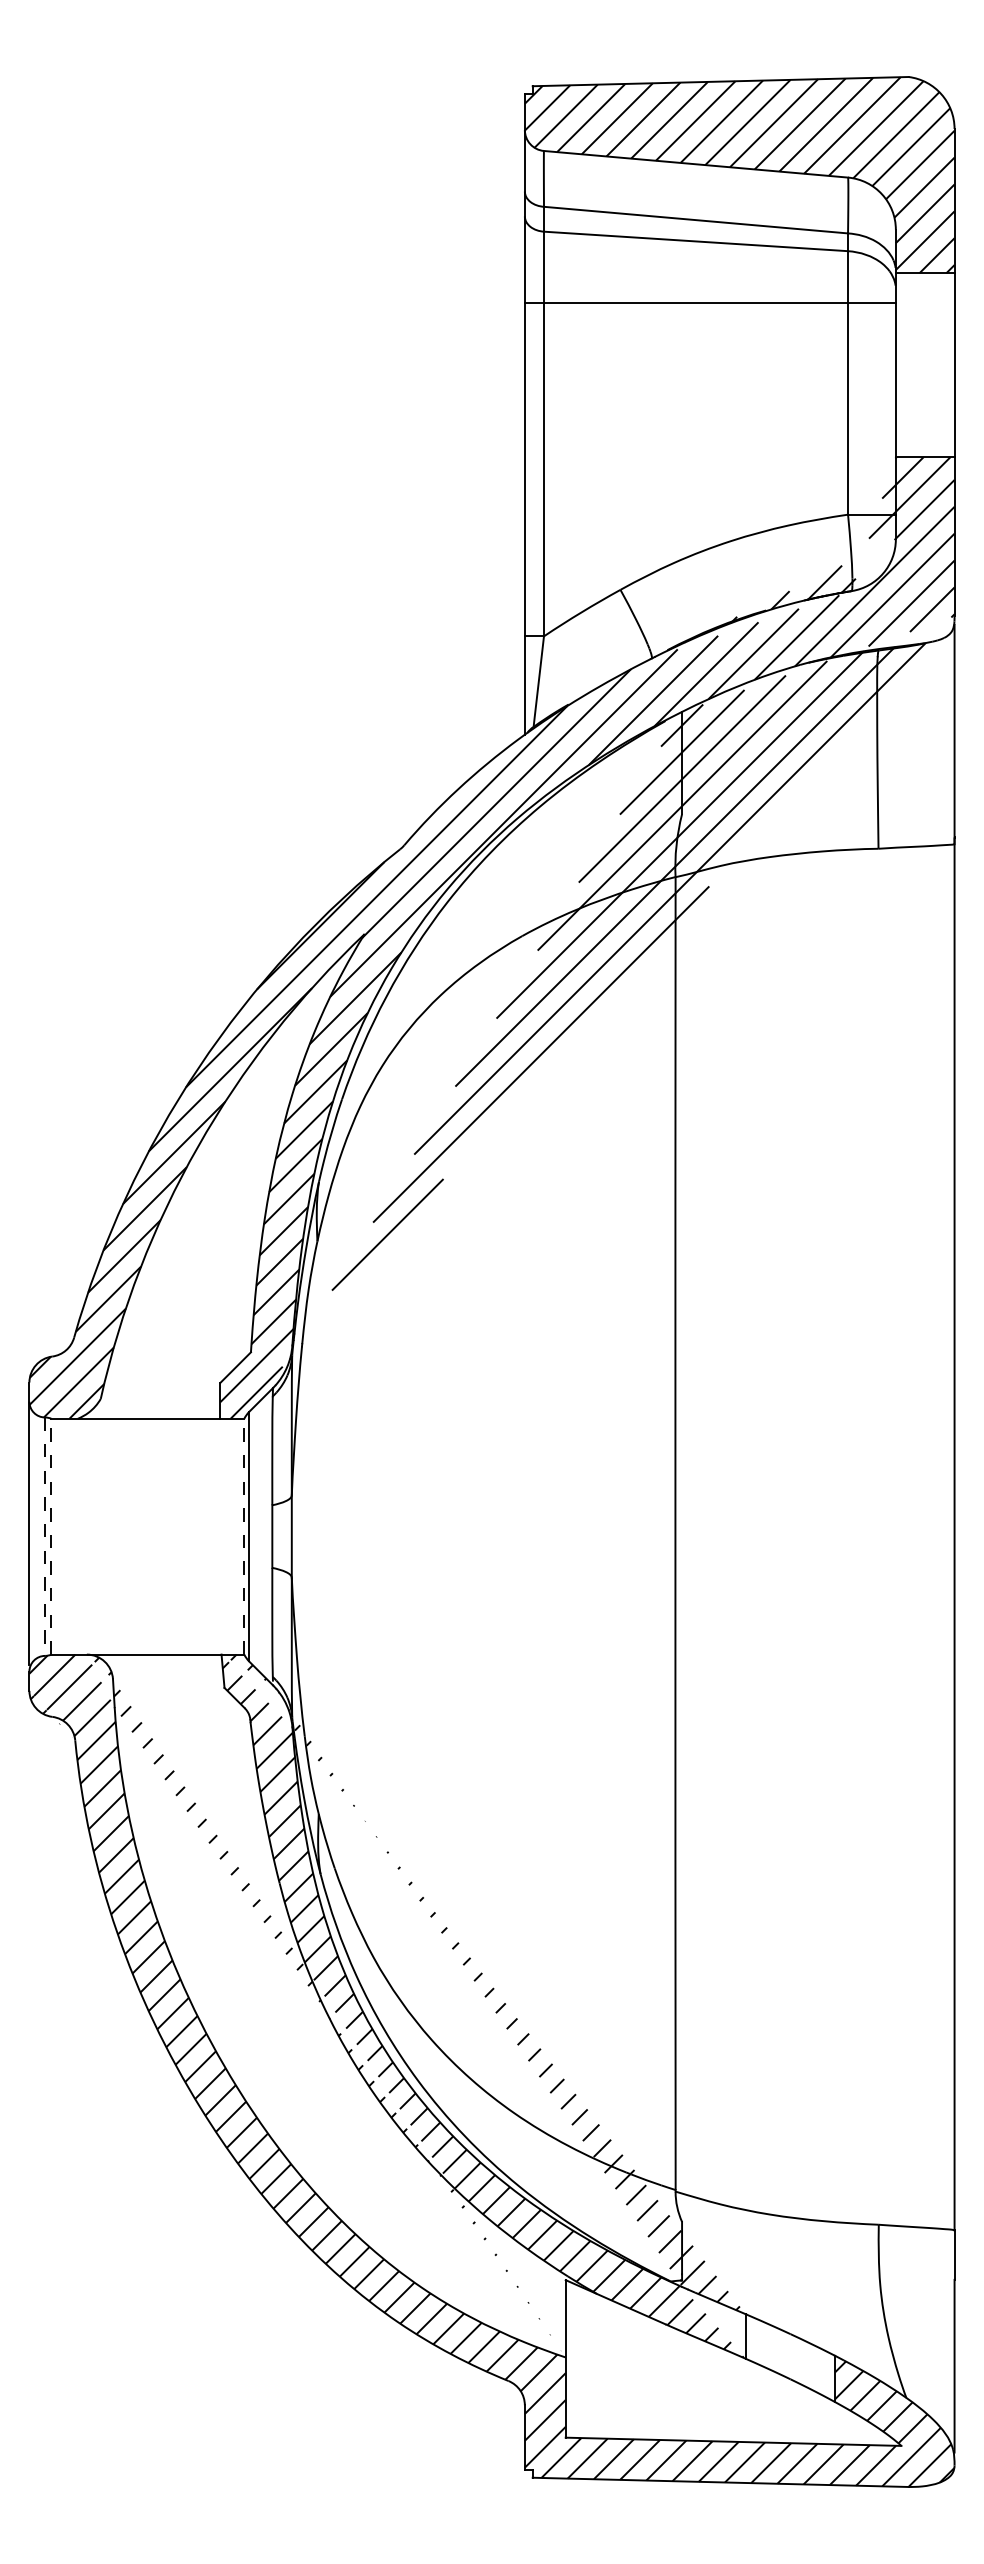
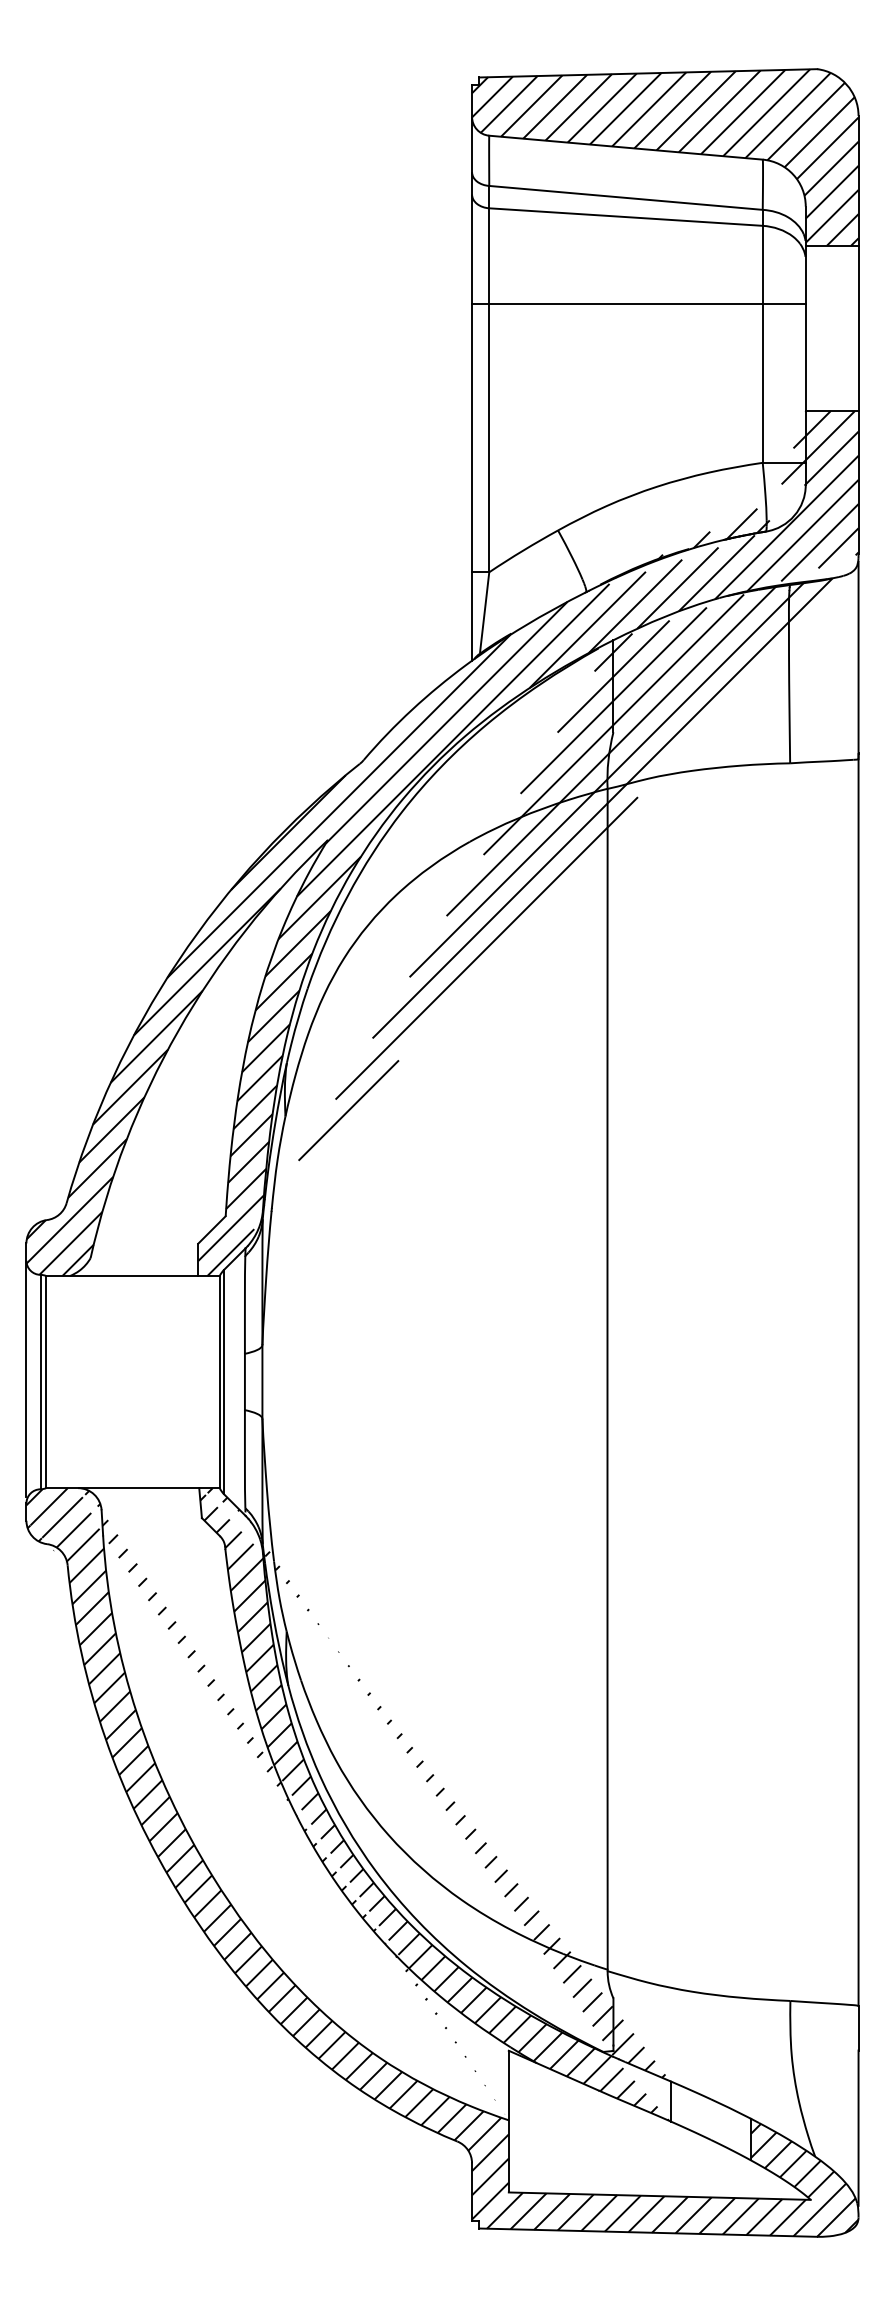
line: (709, 303) -> (638, 303), moved
line: (51, 1536) -> (46, 1381), dashed -> solid
line: (244, 1536) -> (219, 1381), dashed -> solid
line: (45, 1537) -> (40, 1382), dashed -> solid

